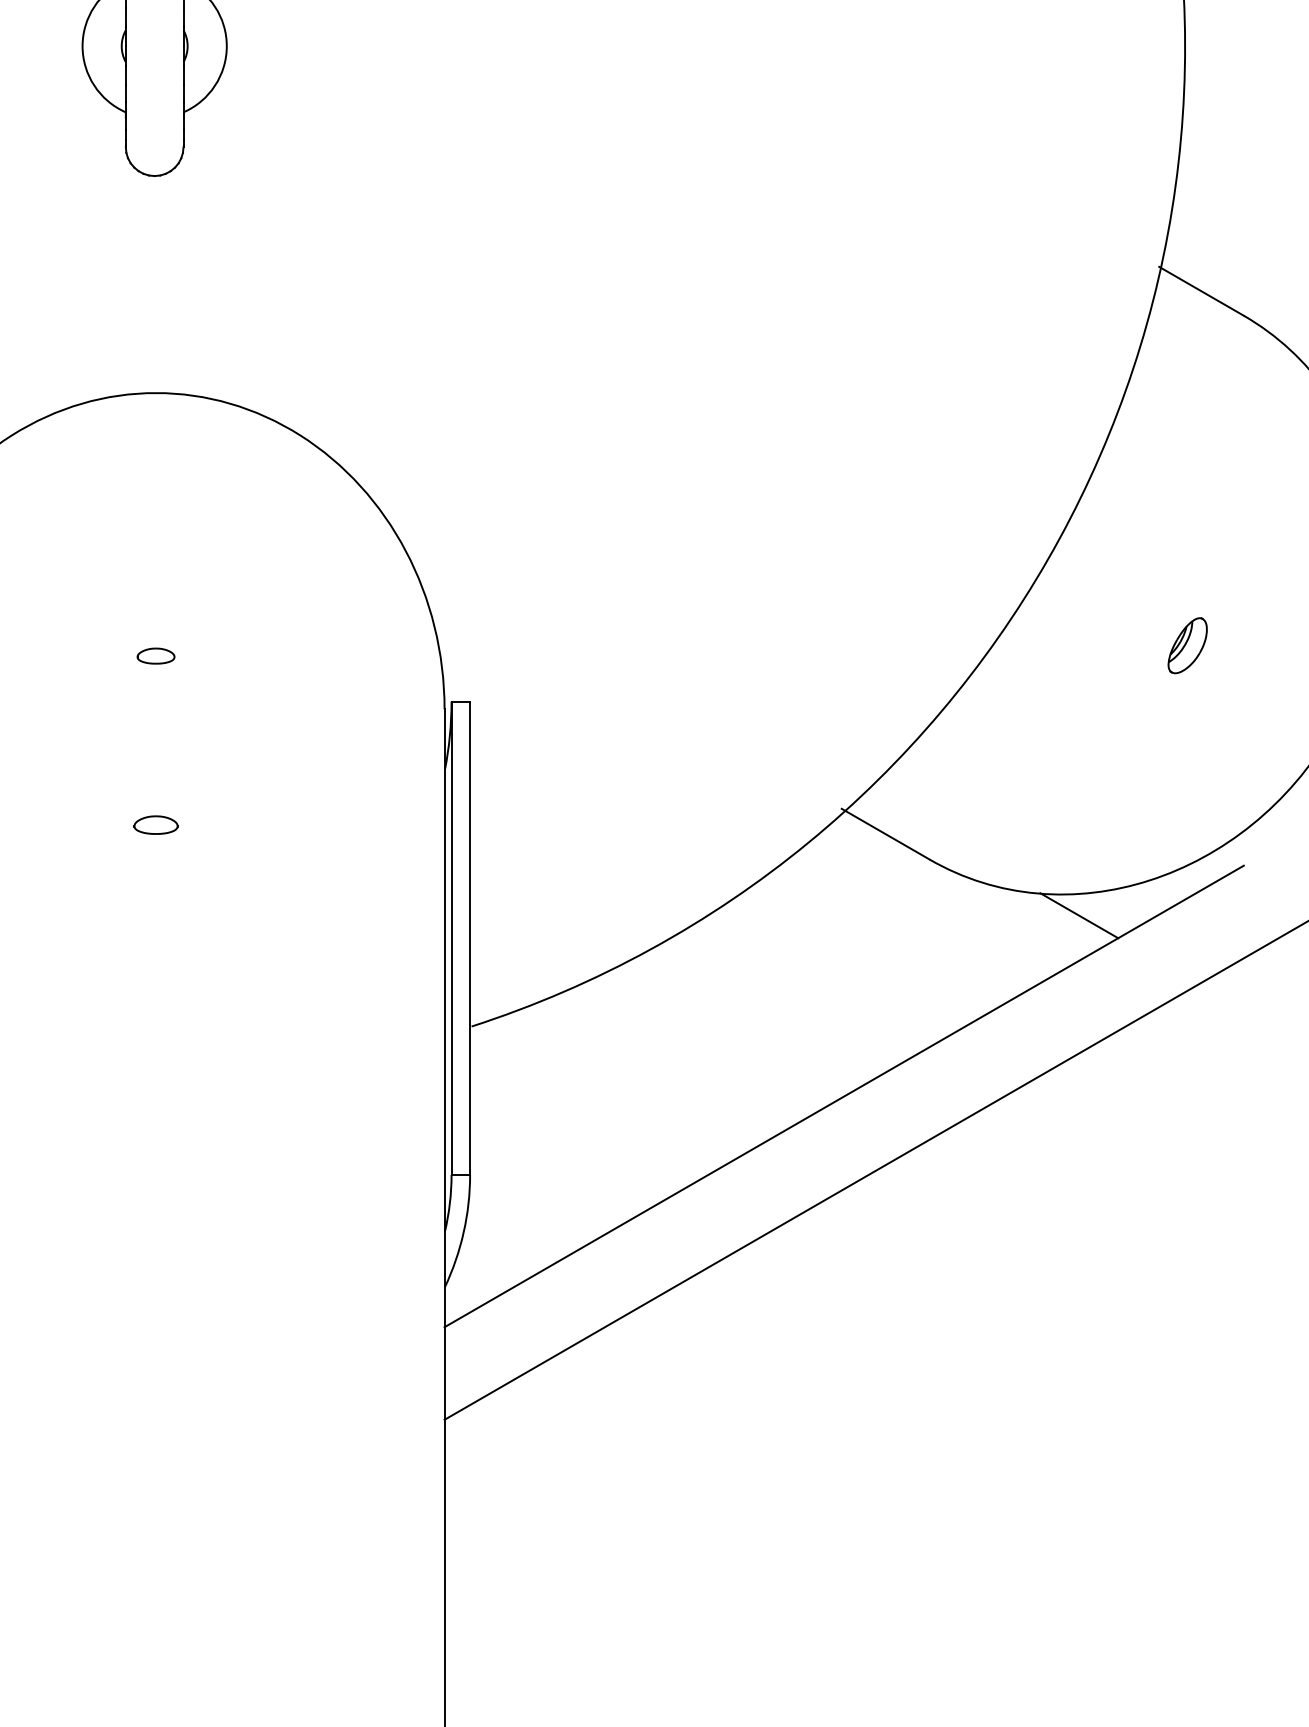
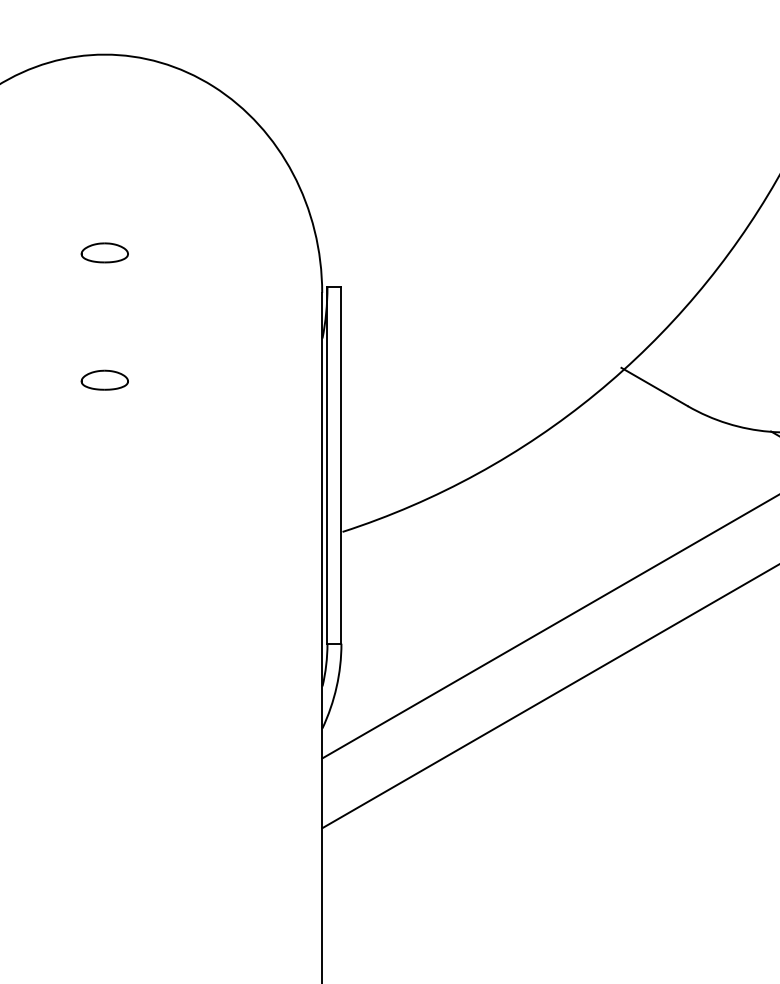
part: (155, 655) -> (104, 252), size x1.67
part: (155, 824) -> (104, 379), size x1.43

